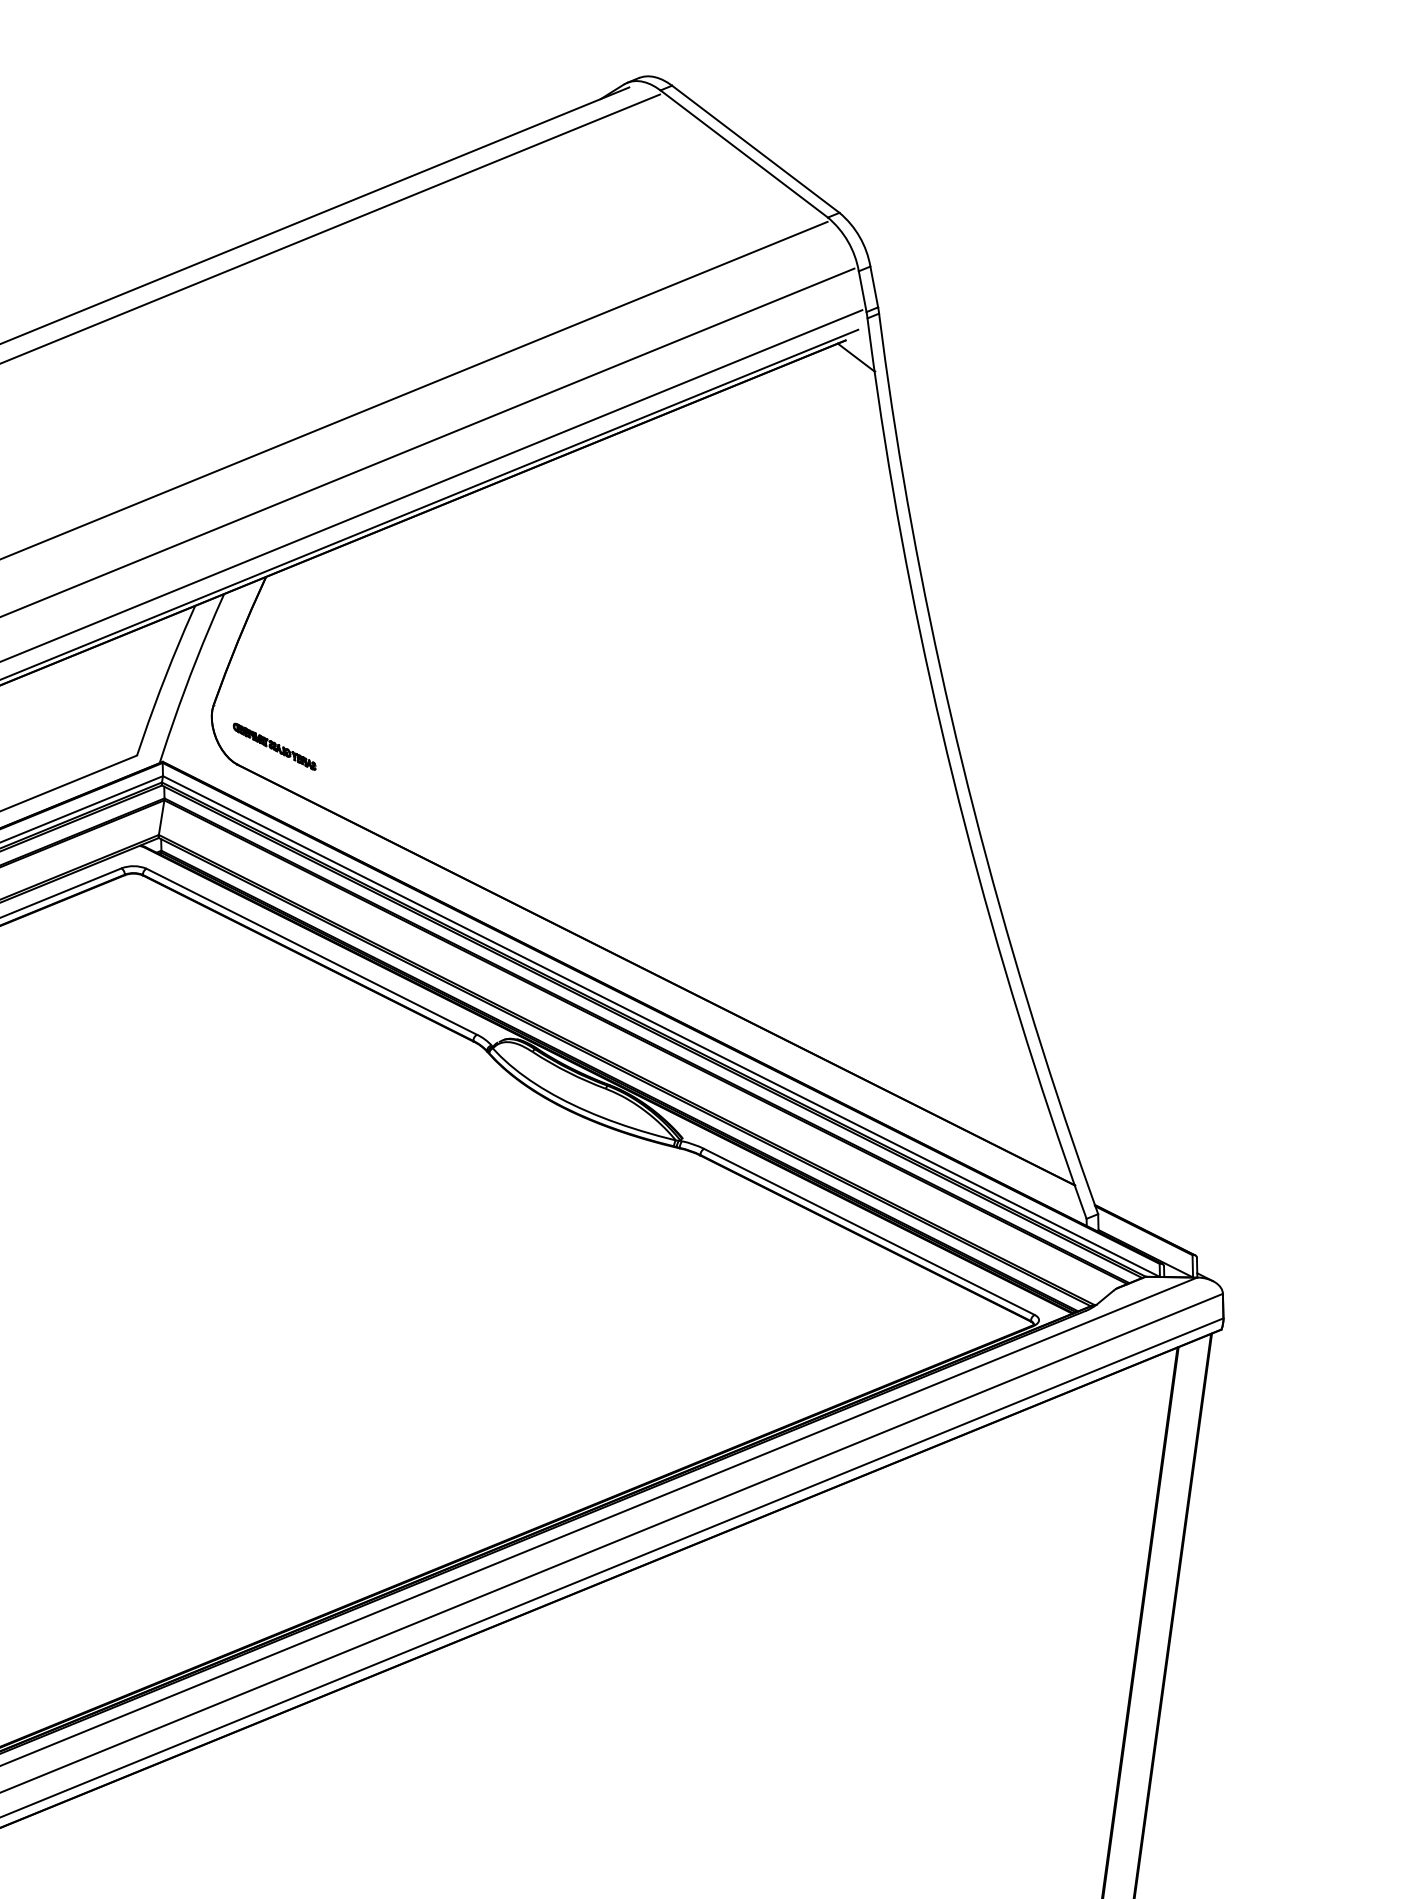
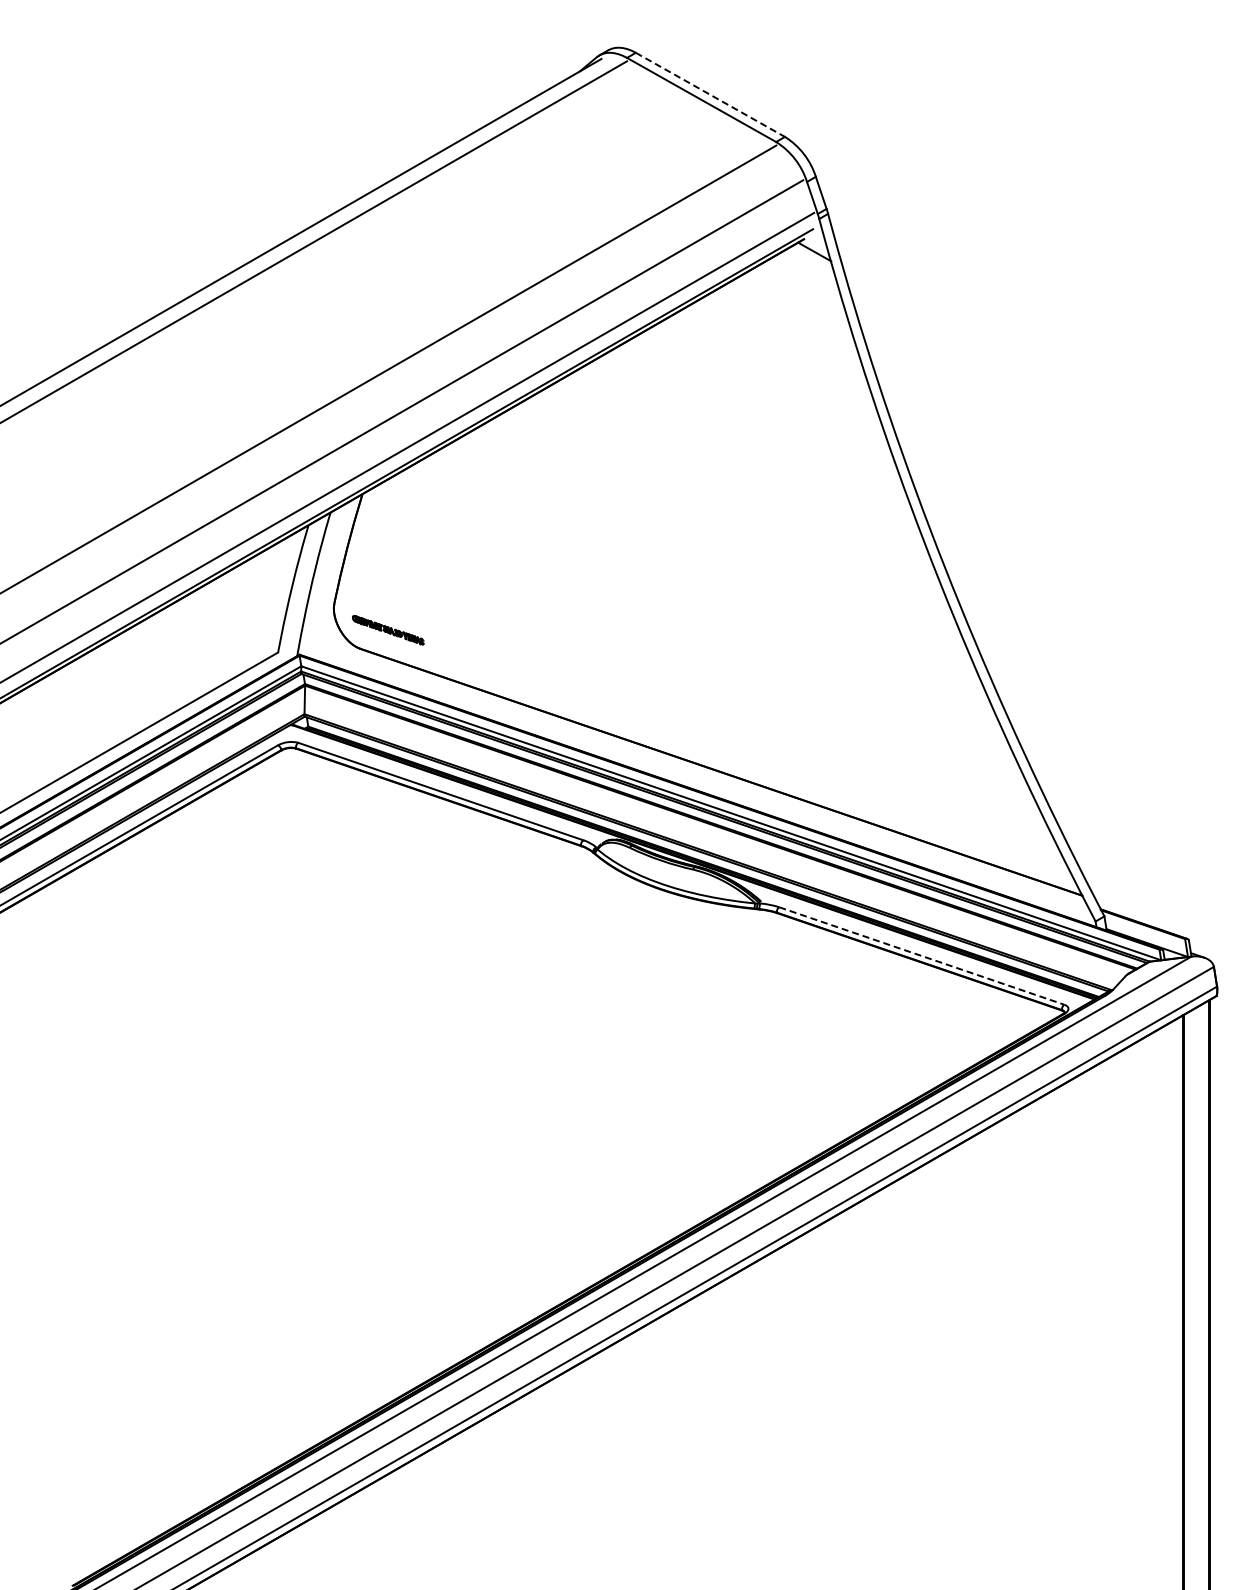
line: (755, 148) -> (710, 94), solid -> dashed
line: (868, 1232) -> (921, 956), solid -> dashed

